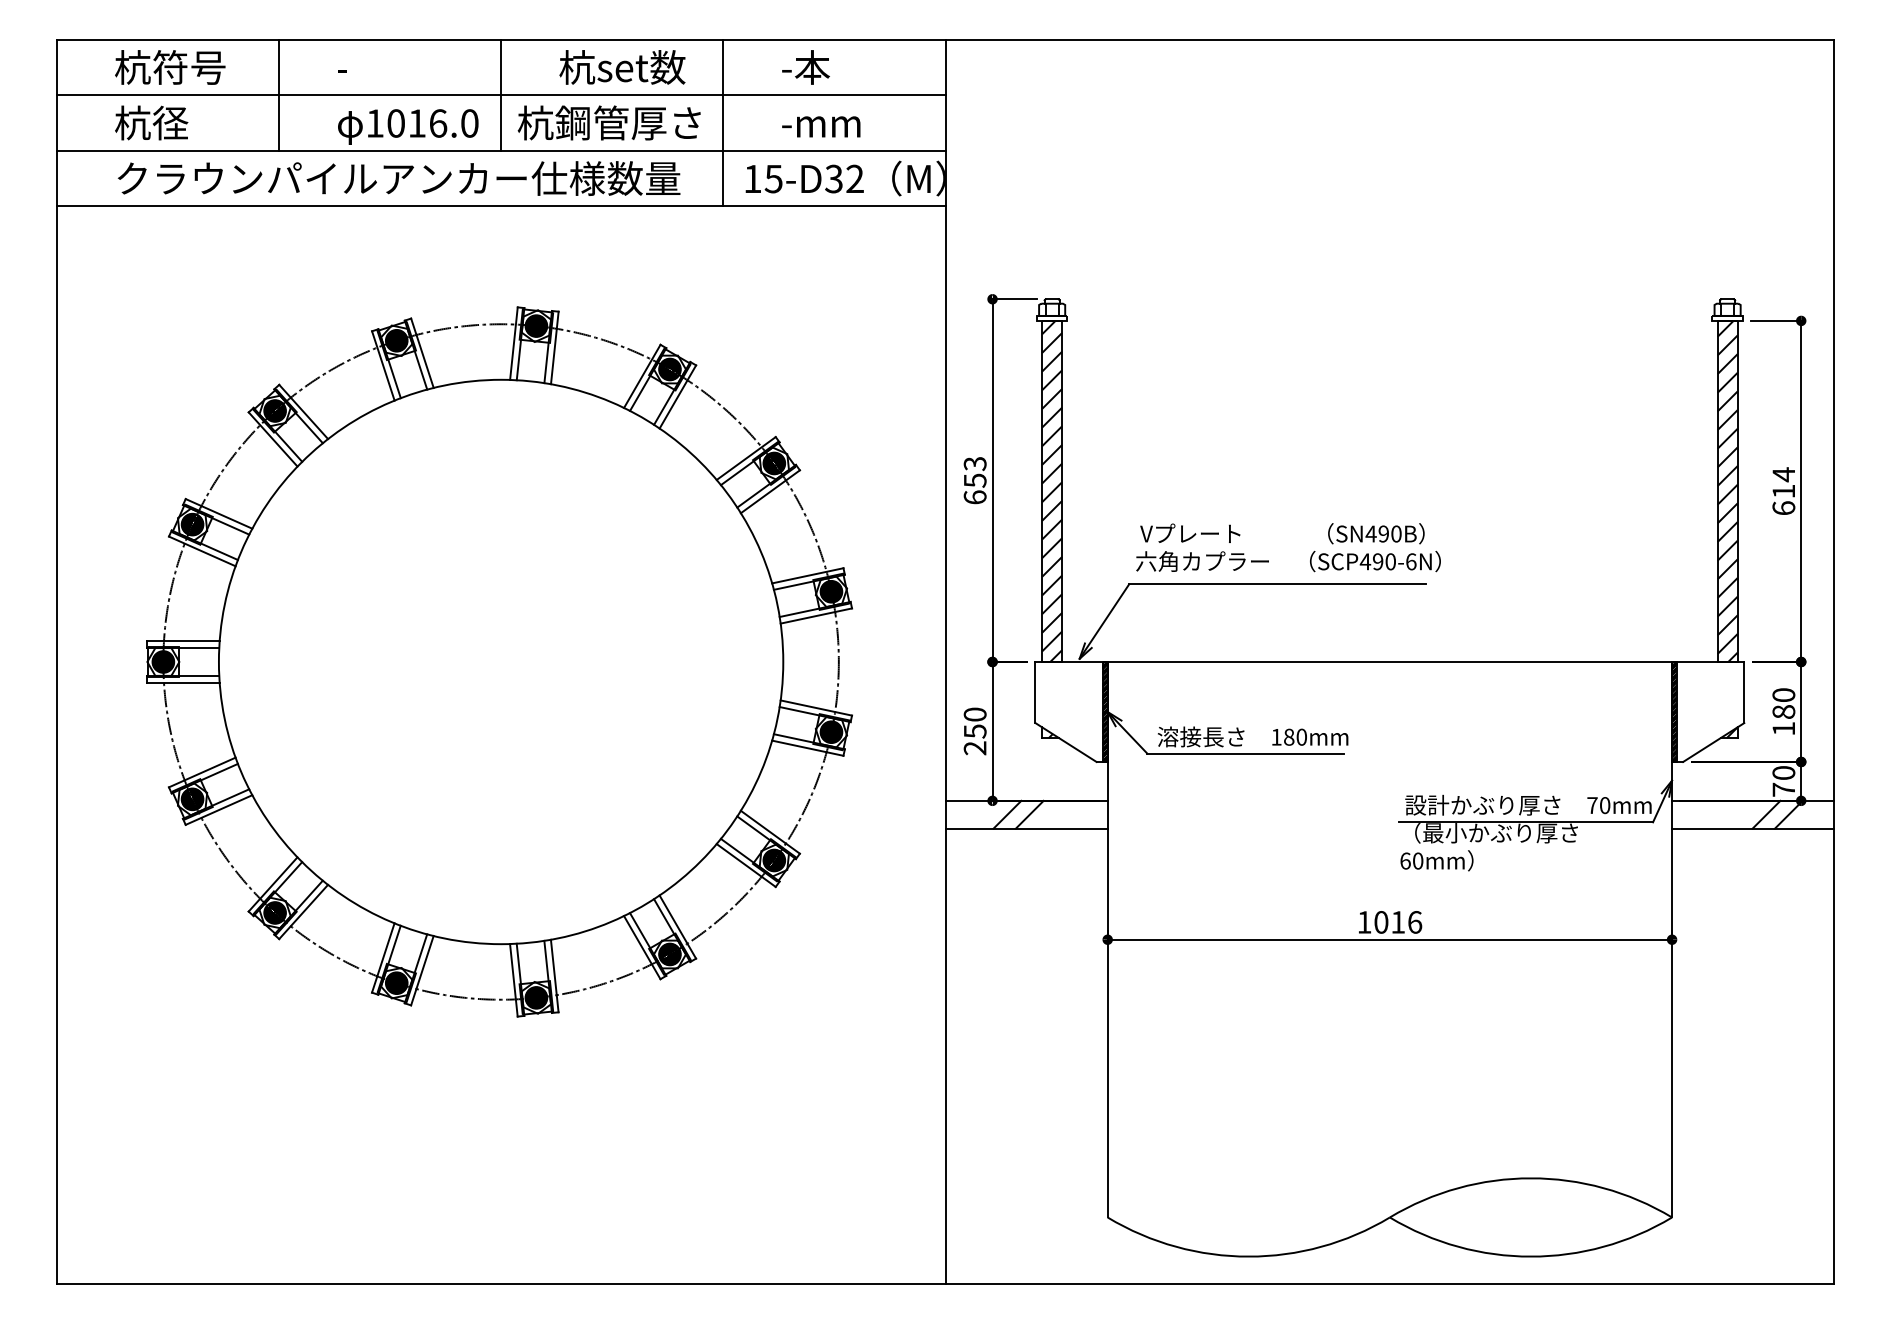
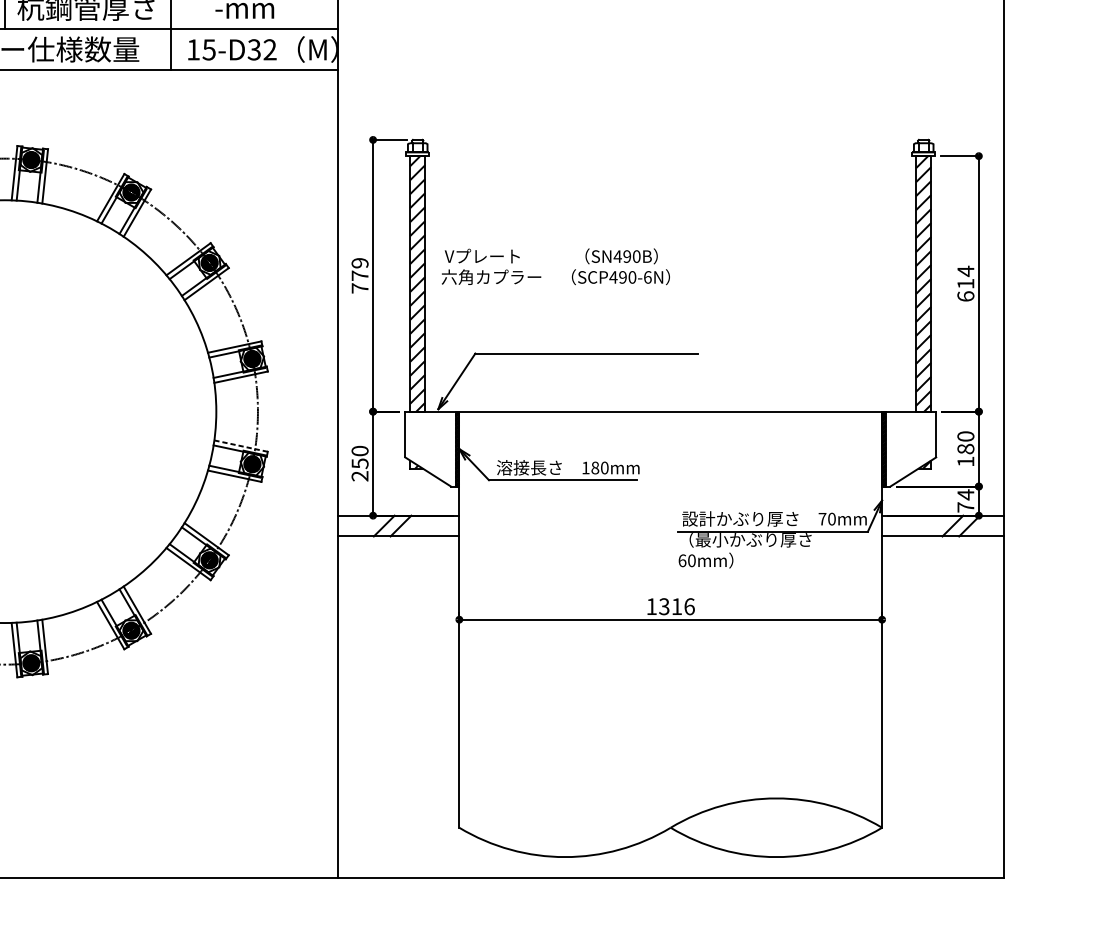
text: (974, 480) -> (359, 275), 653 -> 779
text: (1288, 547) -> (555, 266), moved
line: (815, 707) -> (240, 445), solid -> dashed
text: (1783, 772) -> (965, 494), 70 -> 74
text: (1381, 922) -> (664, 606), 1016 -> 1316

